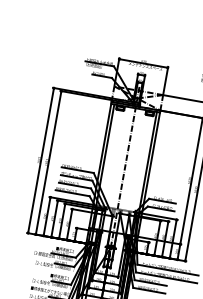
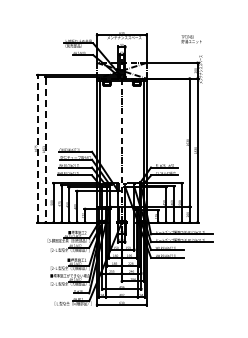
line: (40, 160) -> (37, 148), solid -> dashed
line: (48, 163) -> (45, 150), solid -> dashed

